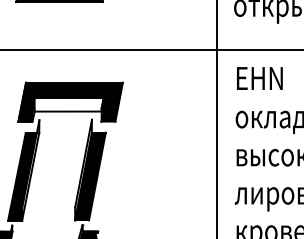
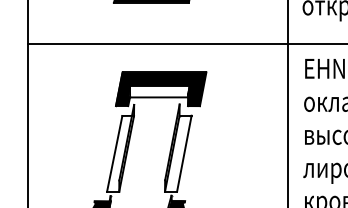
fill: (22, 176) -> (119, 153), removed
fill: (90, 176) -> (178, 153), removed

